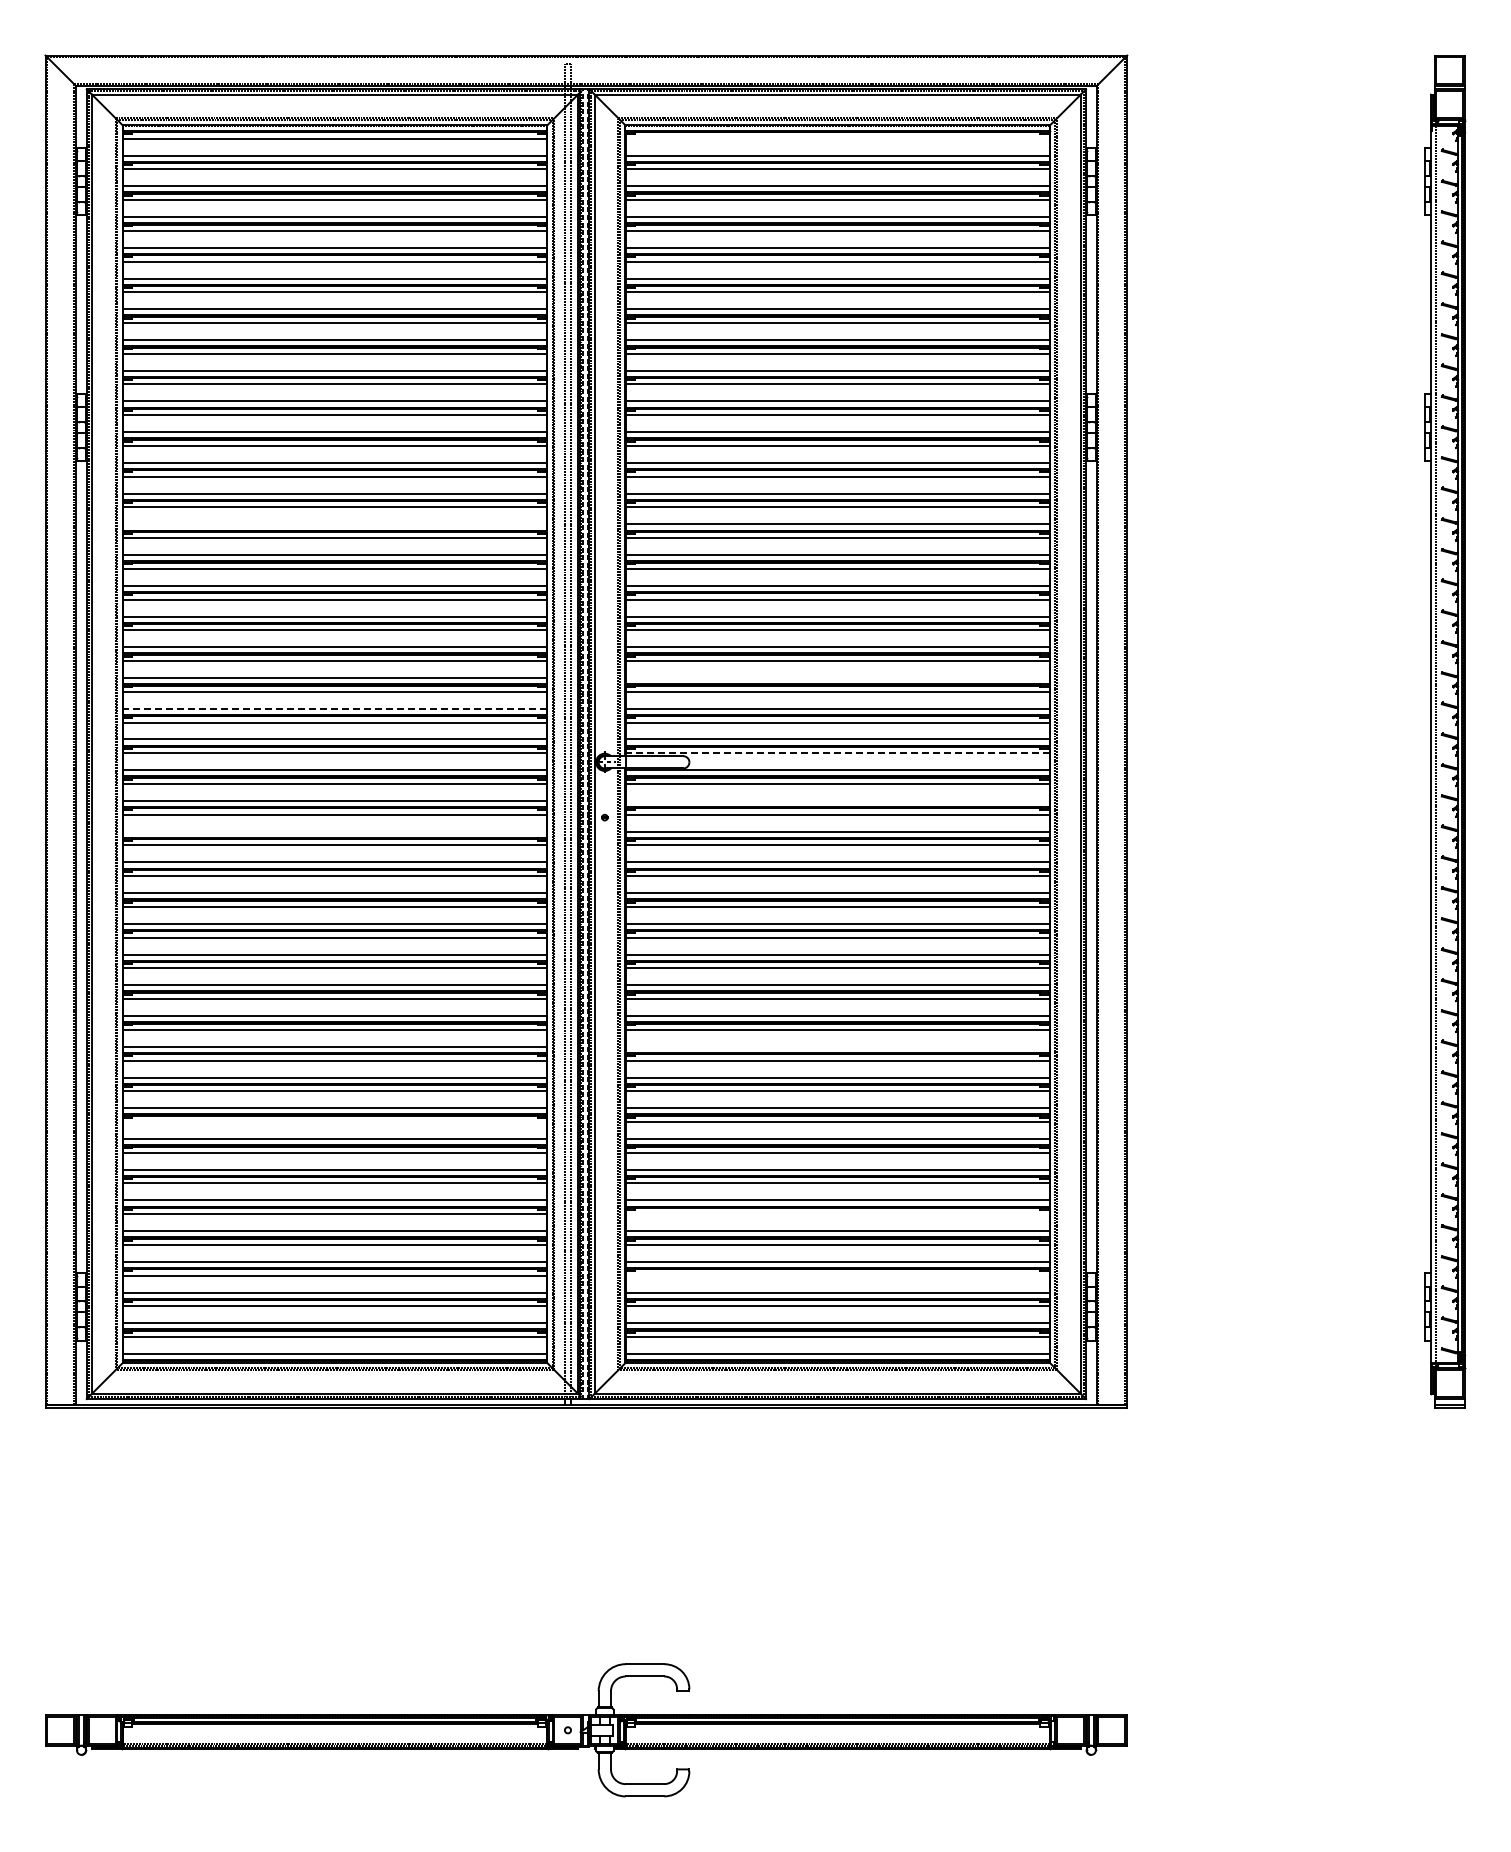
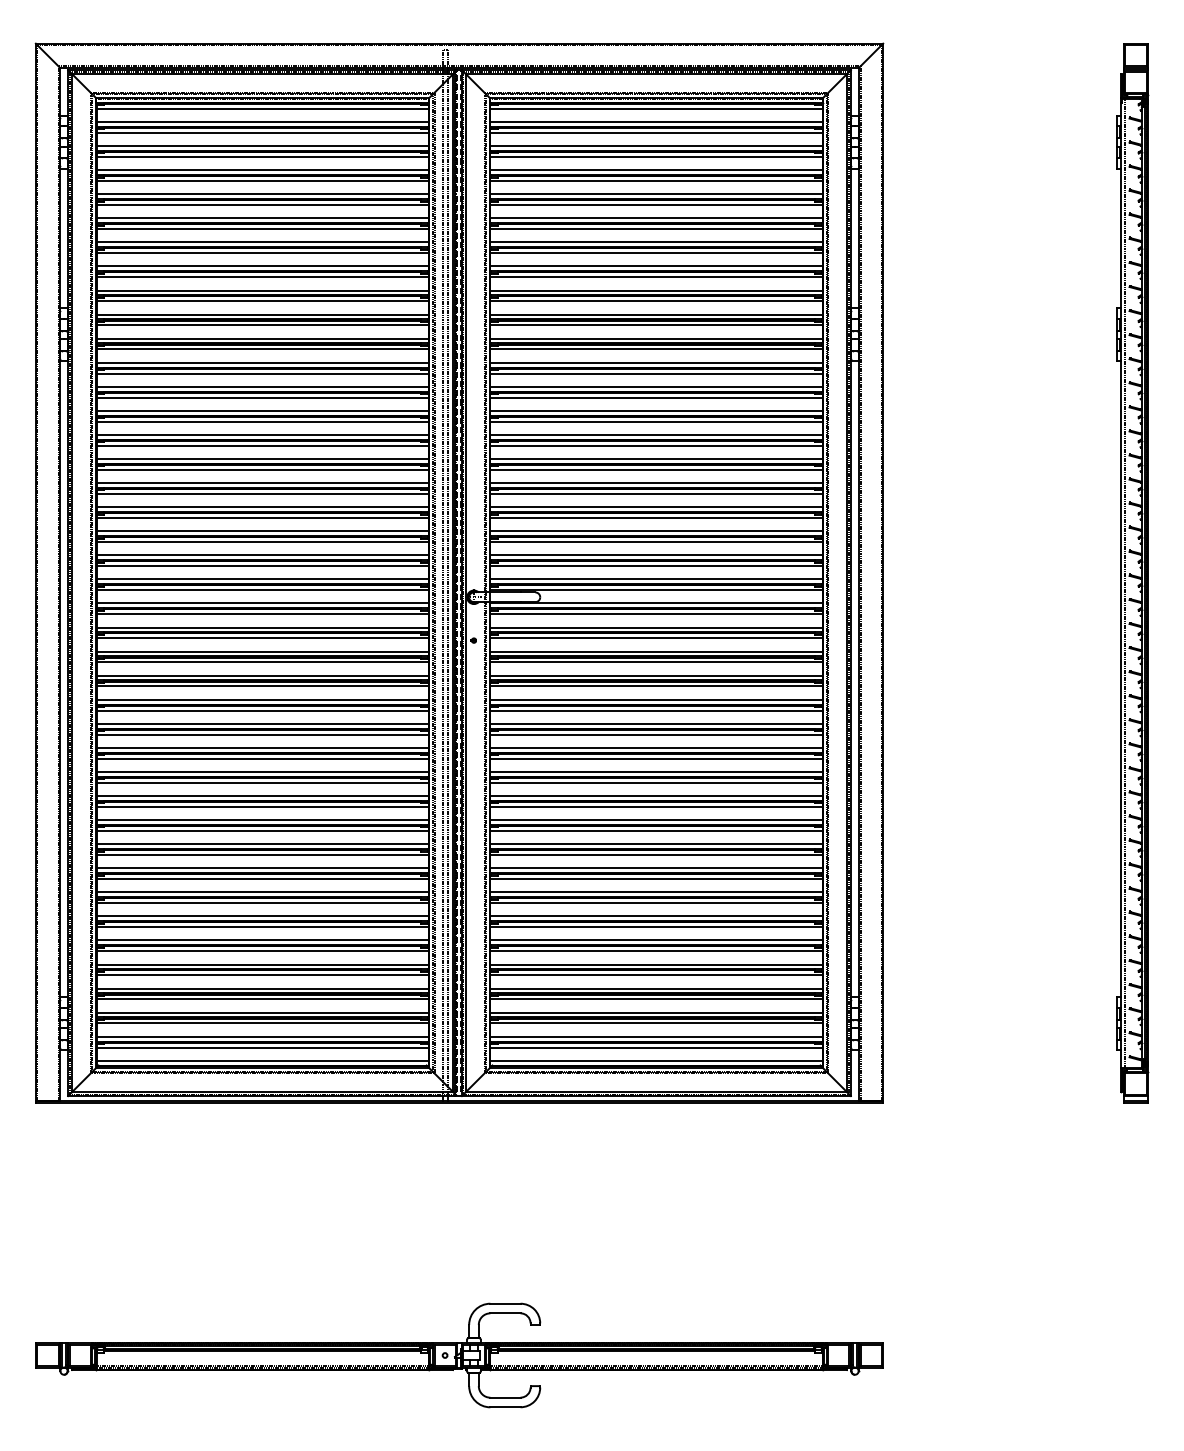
line: (837, 138) -> (656, 108), added
line: (334, 524) -> (262, 411), added
line: (837, 678) -> (656, 531), added
line: (334, 708) -> (262, 555), dashed -> solid
line: (837, 753) -> (656, 590), dashed -> solid
line: (837, 800) -> (656, 627), added
line: (334, 831) -> (262, 651), added
line: (837, 1046) -> (656, 819), added
line: (334, 1122) -> (262, 879), added
line: (837, 1214) -> (656, 951), added
line: (837, 1275) -> (656, 999), added

